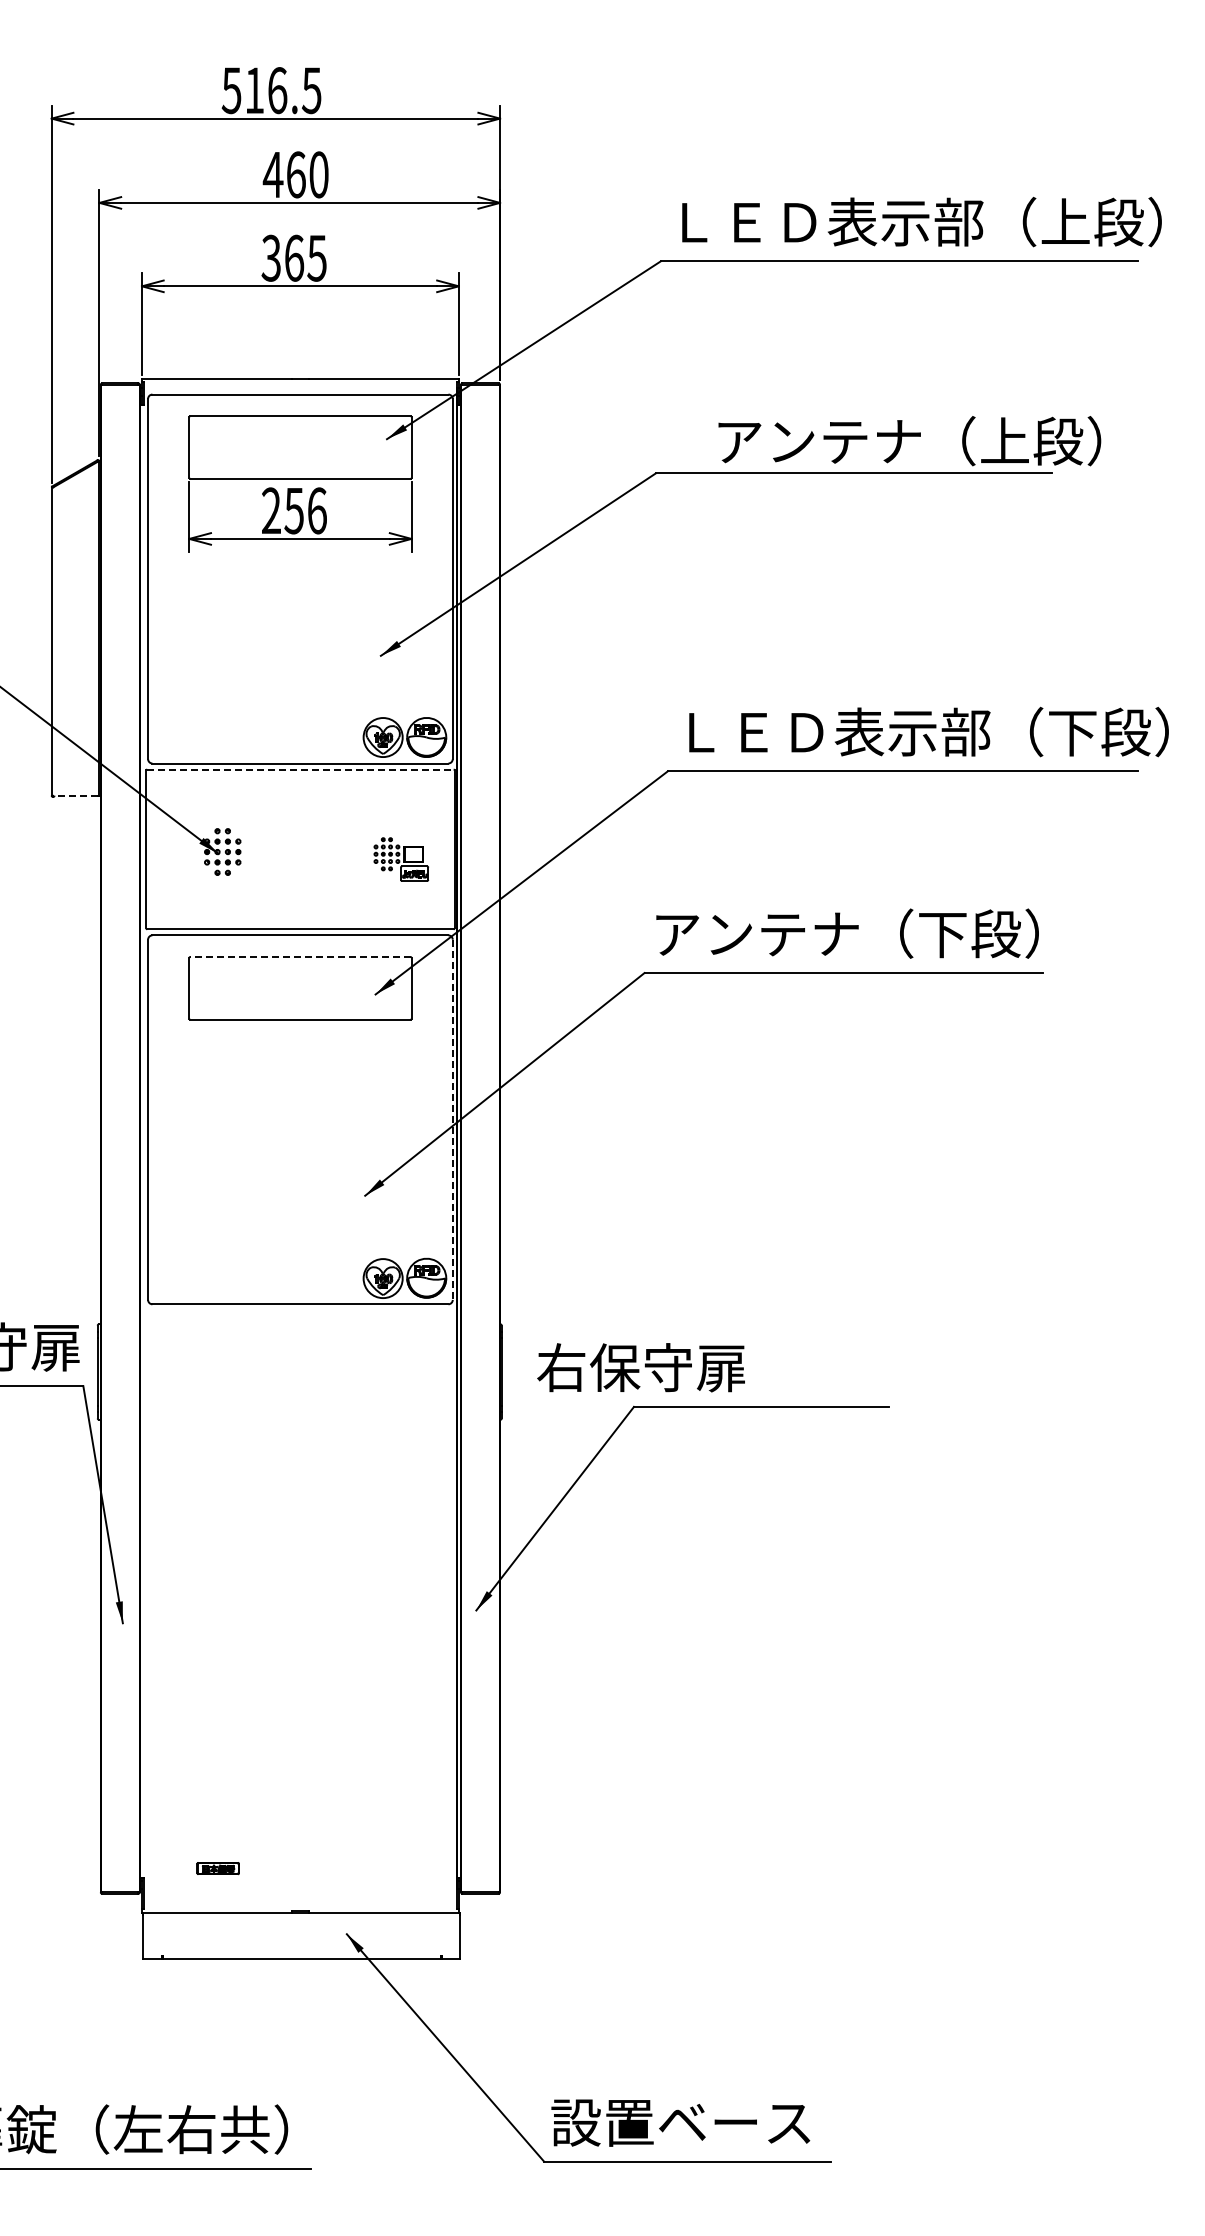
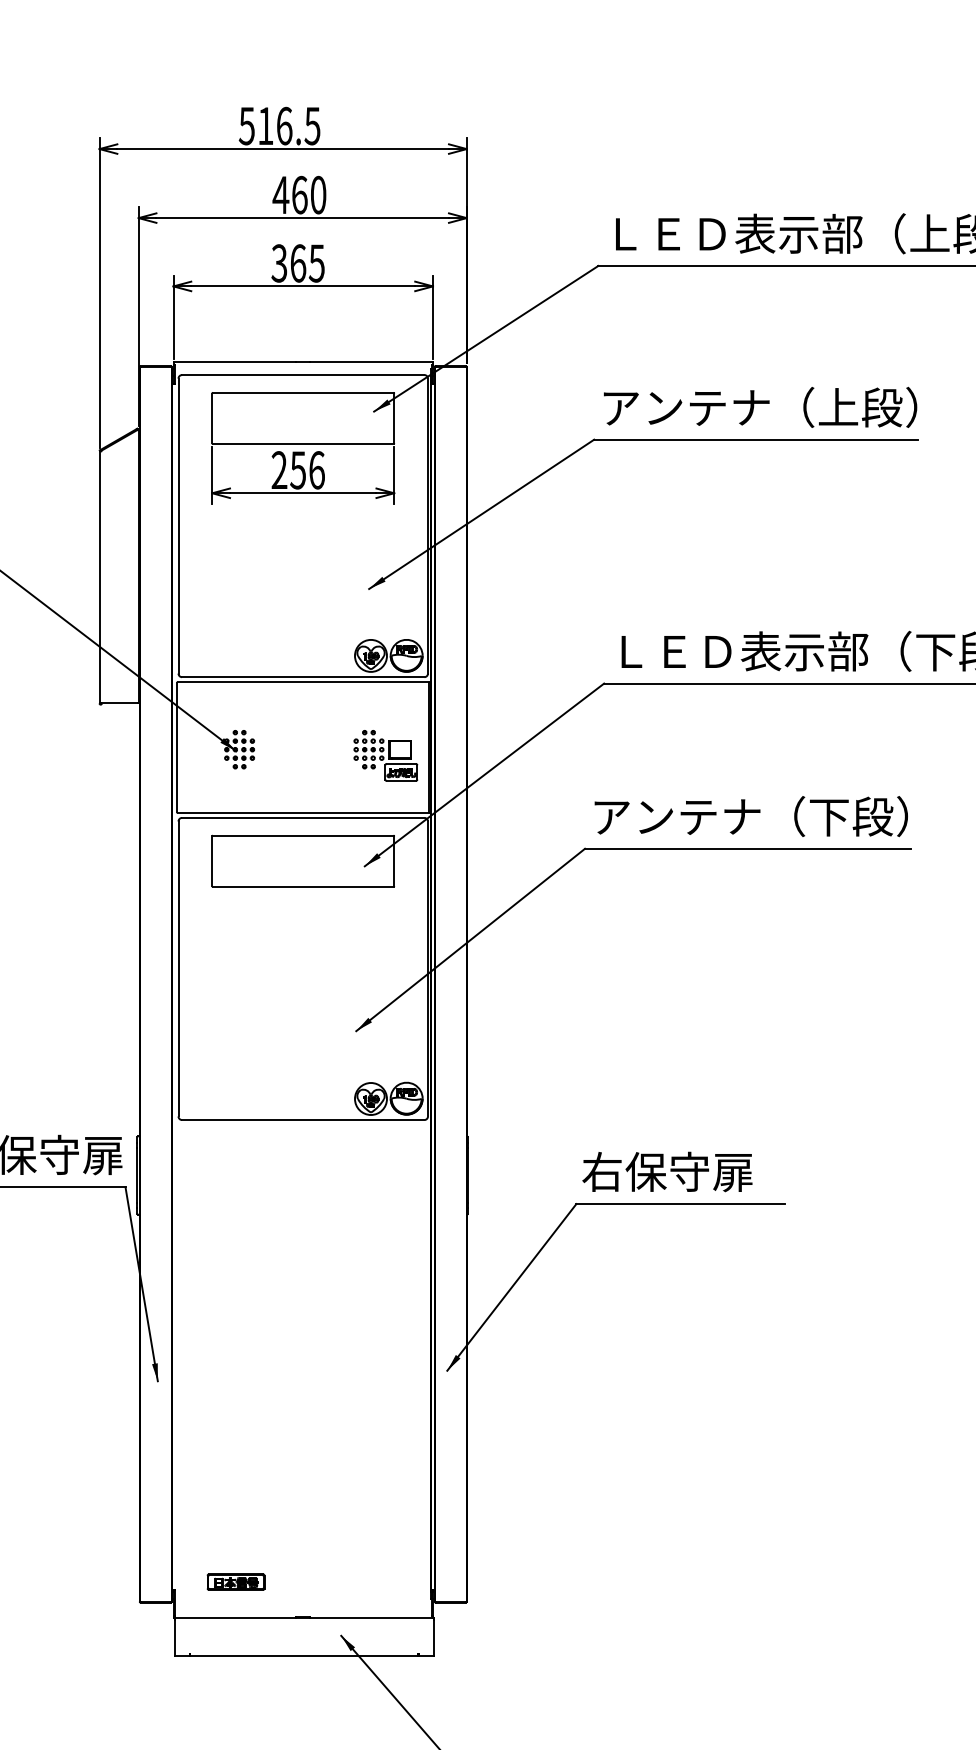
text: (909, 441) -> (760, 407), moved
line: (300, 769) -> (303, 682), dashed -> solid
line: (75, 795) -> (119, 703), dashed -> solid
part: (401, 859) -> (386, 755), size x1.43
line: (299, 957) -> (302, 836), dashed -> solid
line: (452, 1120) -> (427, 969), dashed -> solid
text: (640, 1367) -> (666, 1171), moved
part: (217, 1868) -> (235, 1582), size x1.67

